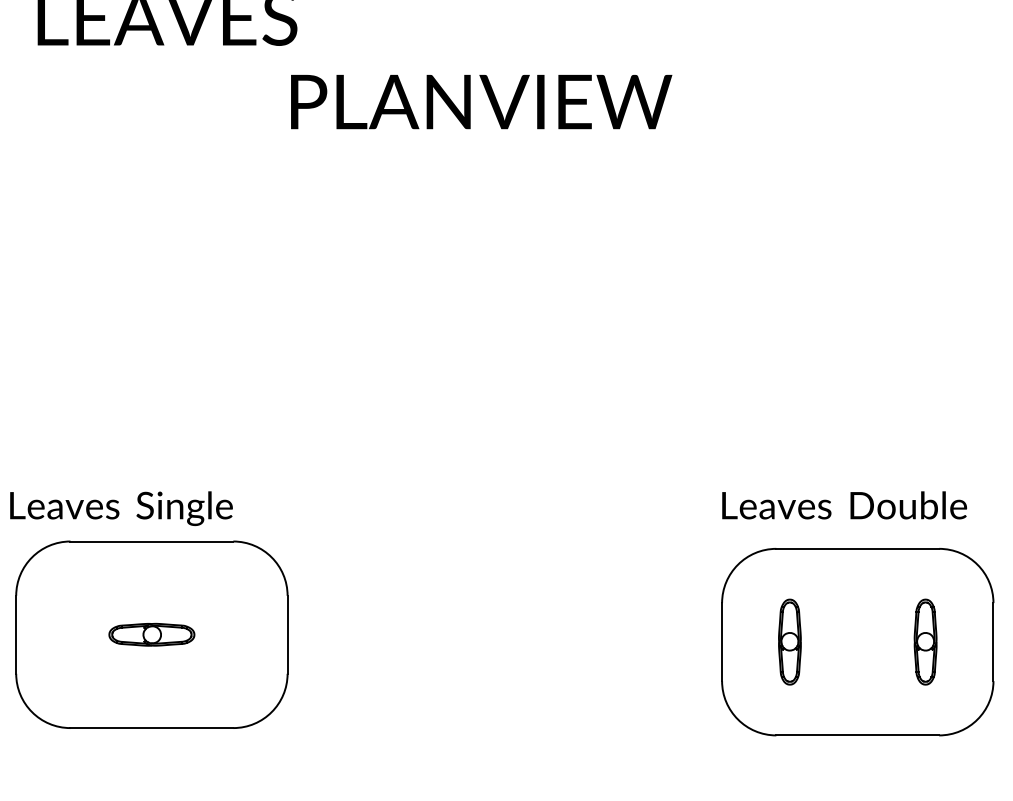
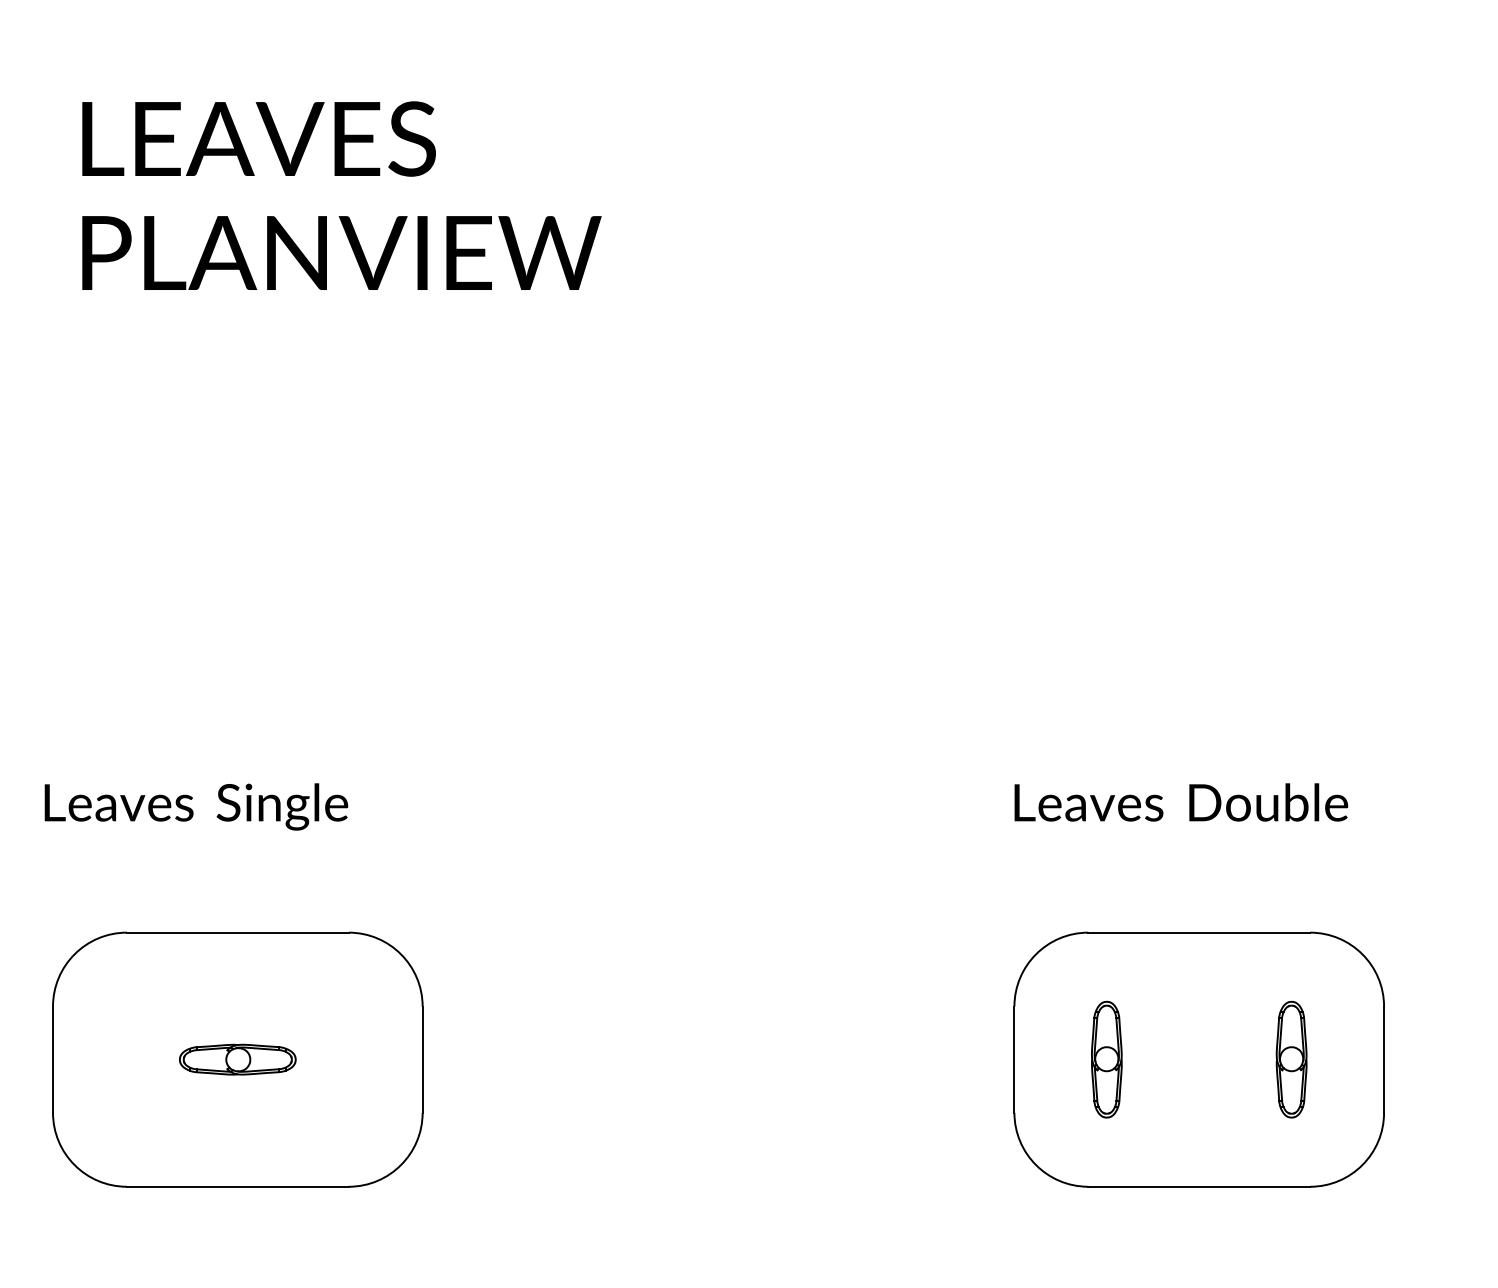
text: (481, 101) -> (341, 252), moved
part: (151, 634) -> (237, 1059), moved
part: (857, 641) -> (1198, 1059), moved

